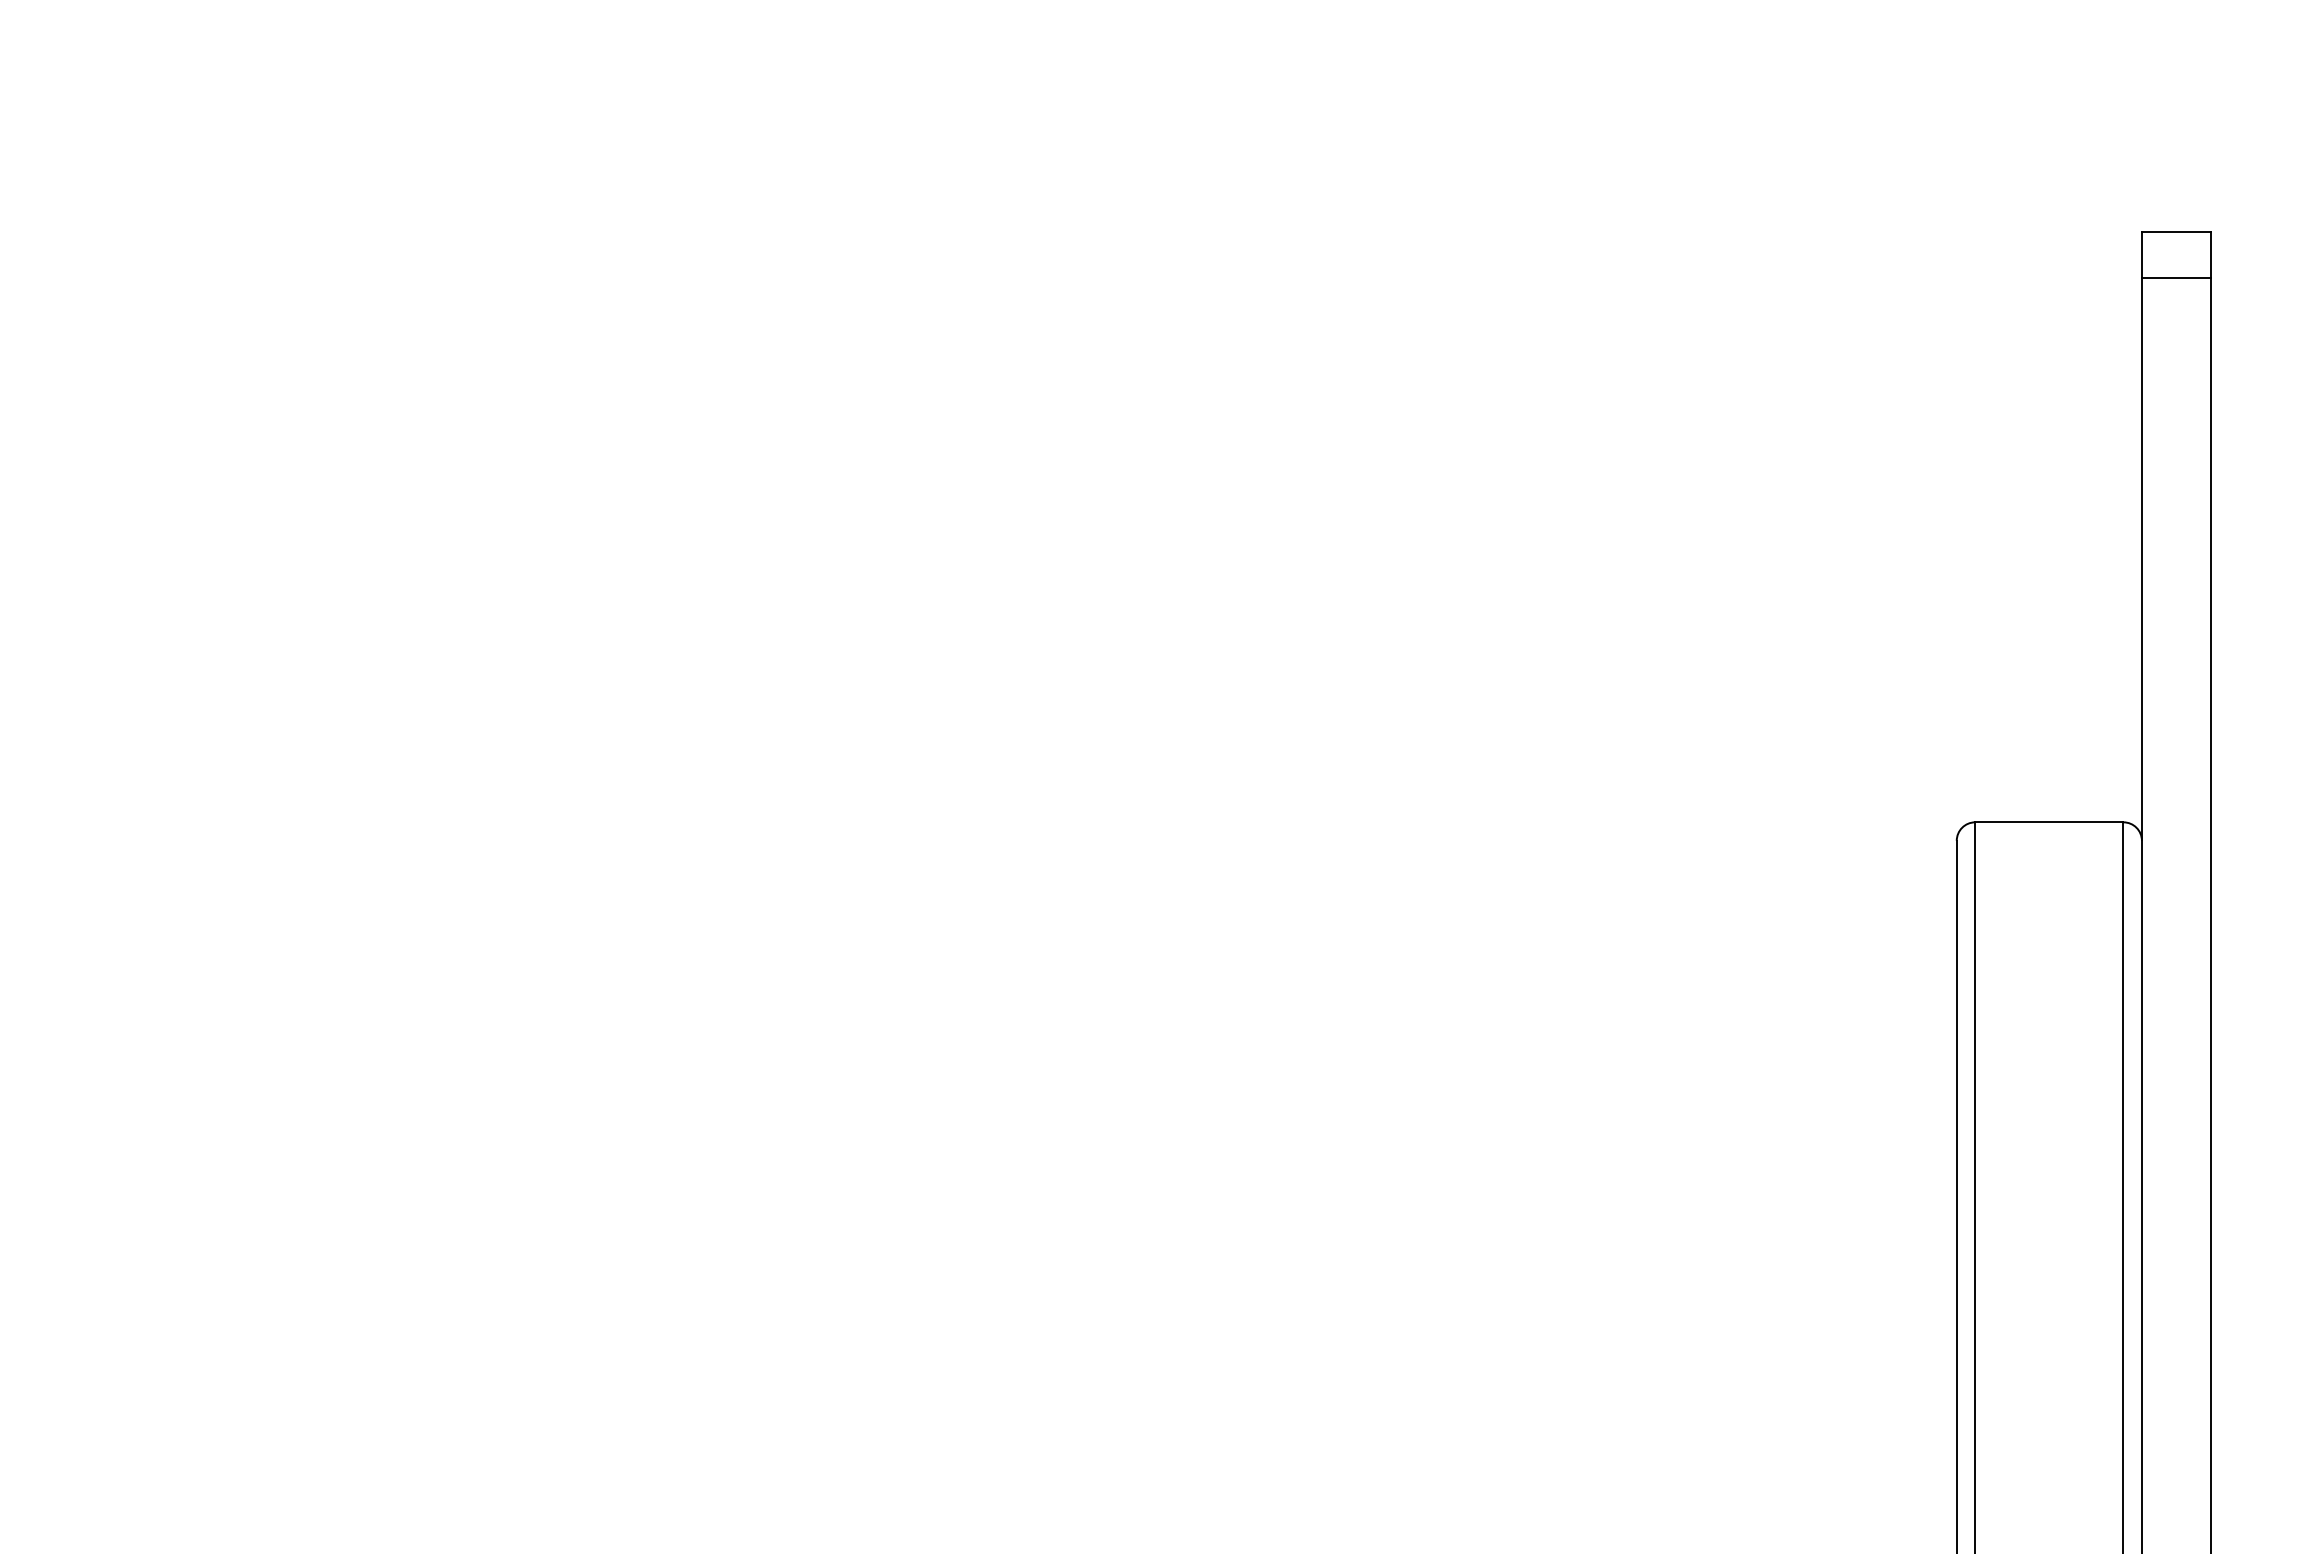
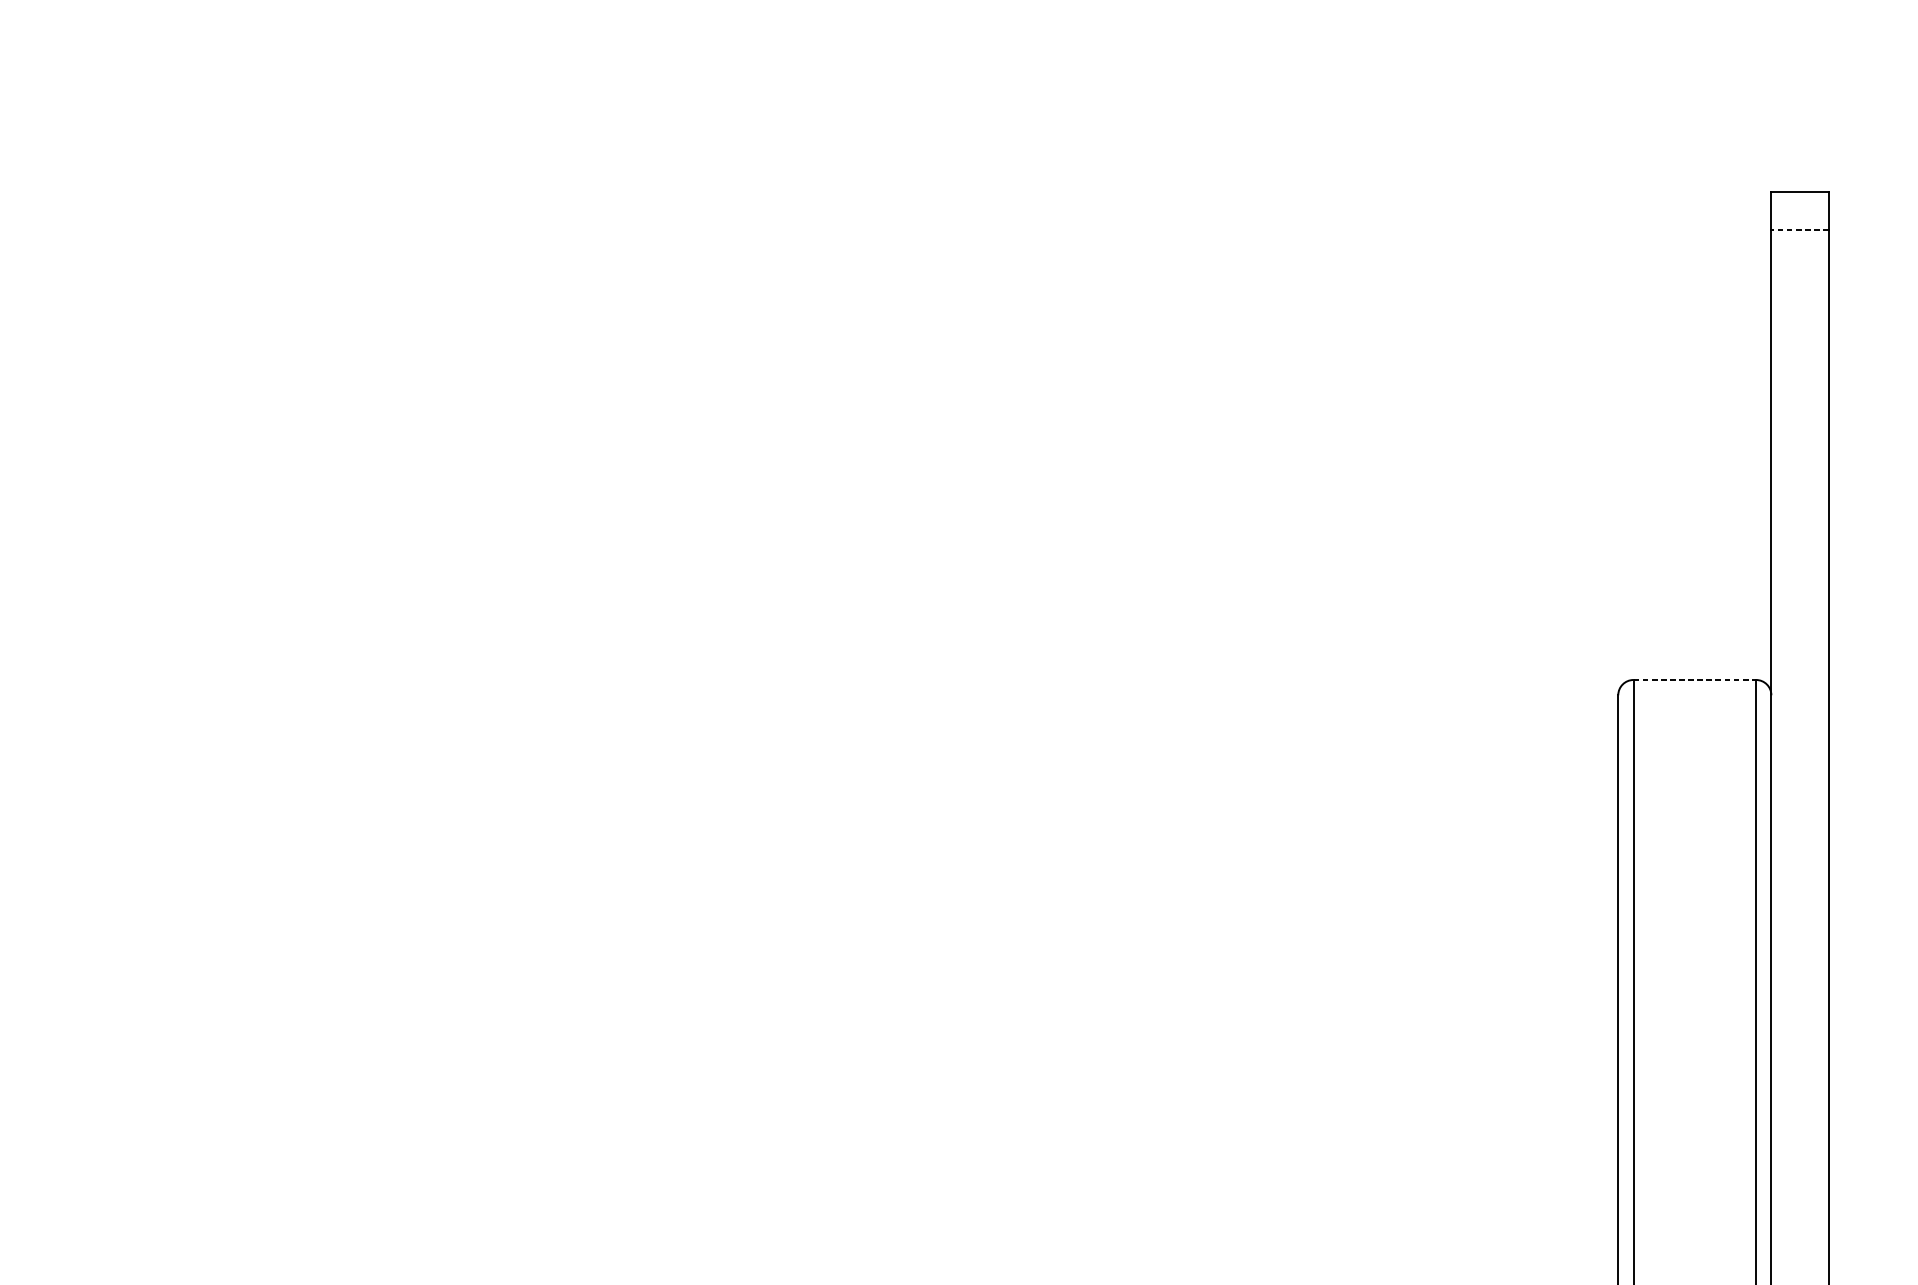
line: (2176, 278) -> (1799, 230), solid -> dashed
line: (2049, 822) -> (1694, 680), solid -> dashed

